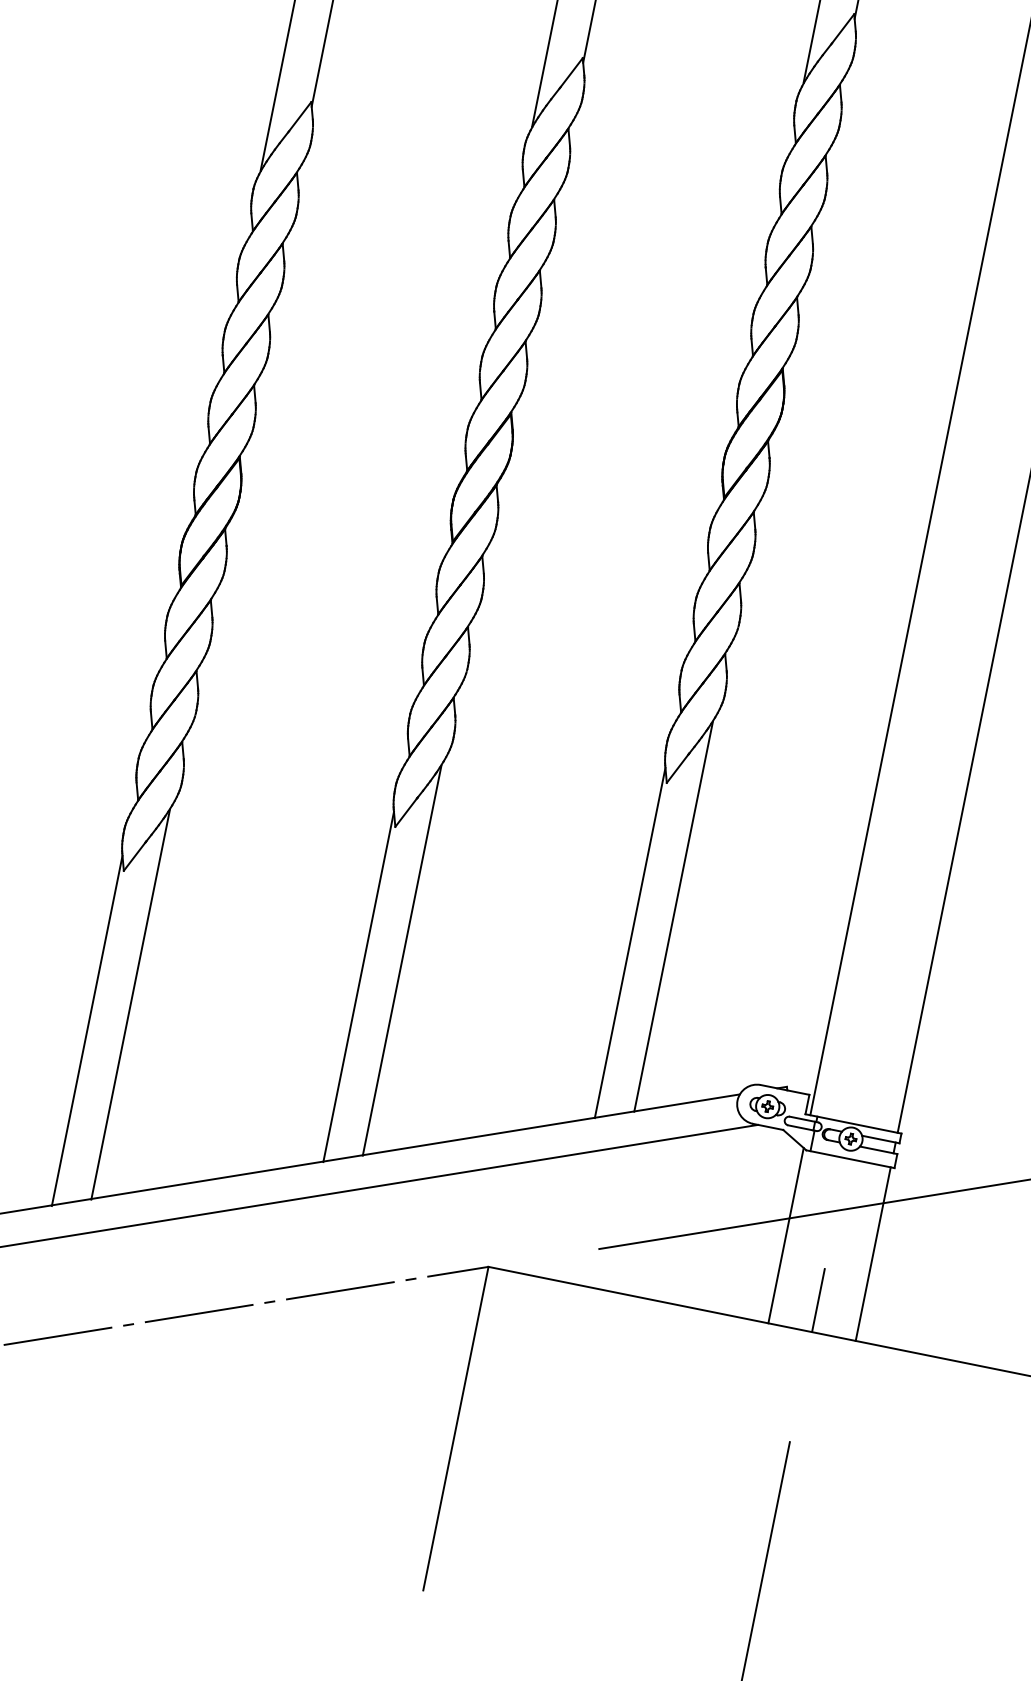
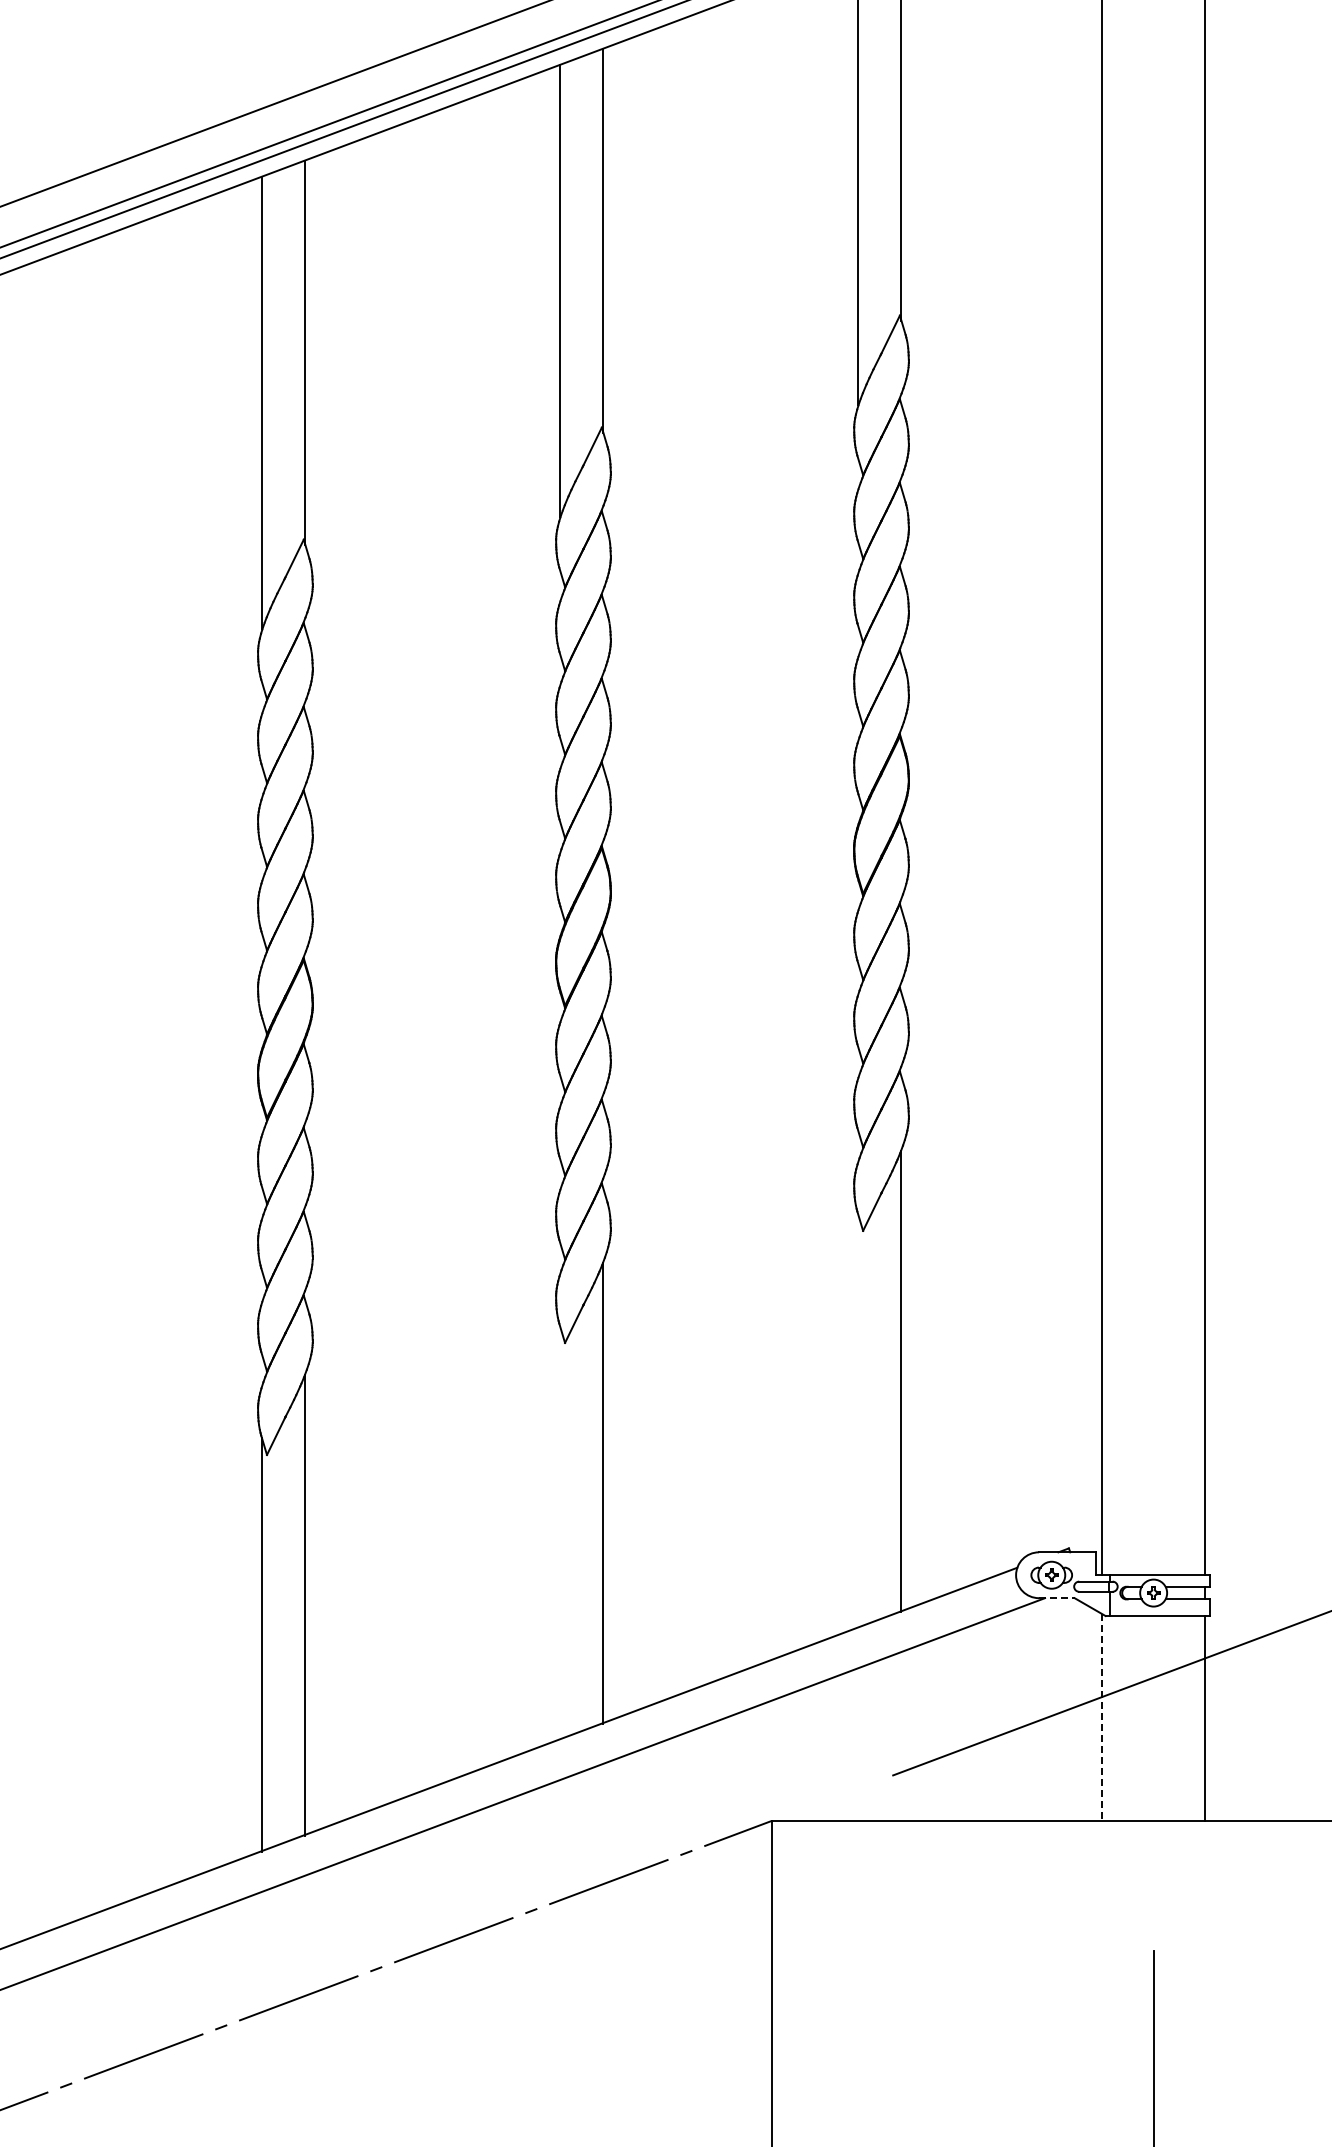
line: (630, 942) -> (858, 1420), removed
line: (359, 986) -> (560, 1532), removed
line: (767, 1127) -> (1056, 1598), solid -> dashed
line: (786, 1235) -> (1102, 1717), solid -> dashed
line: (818, 1300) -> (1153, 1783), removed

